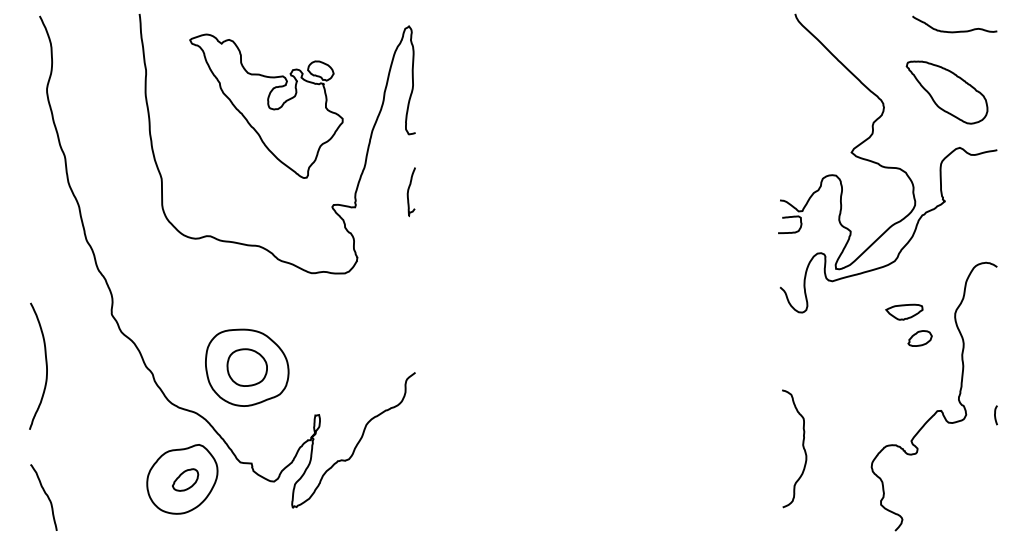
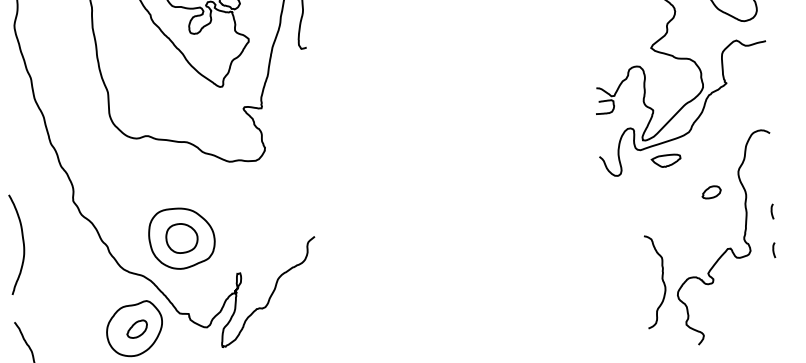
curve: (408, 192) -> (303, 94), removed
part: (904, 311) -> (666, 160), moved
curve: (995, 366) -> (772, 211), added
curve: (802, 447) -> (662, 280), moved

